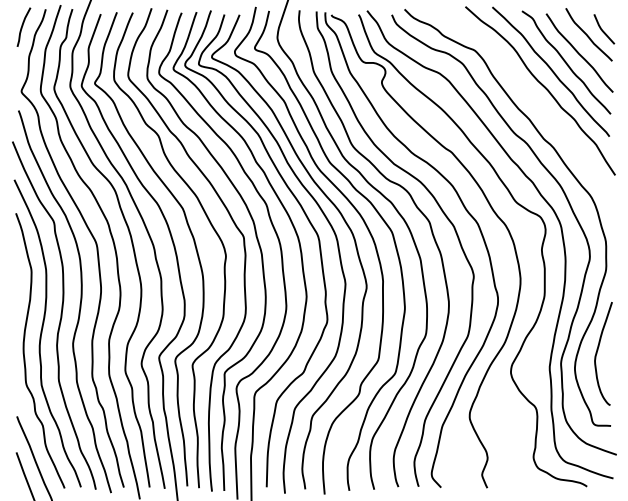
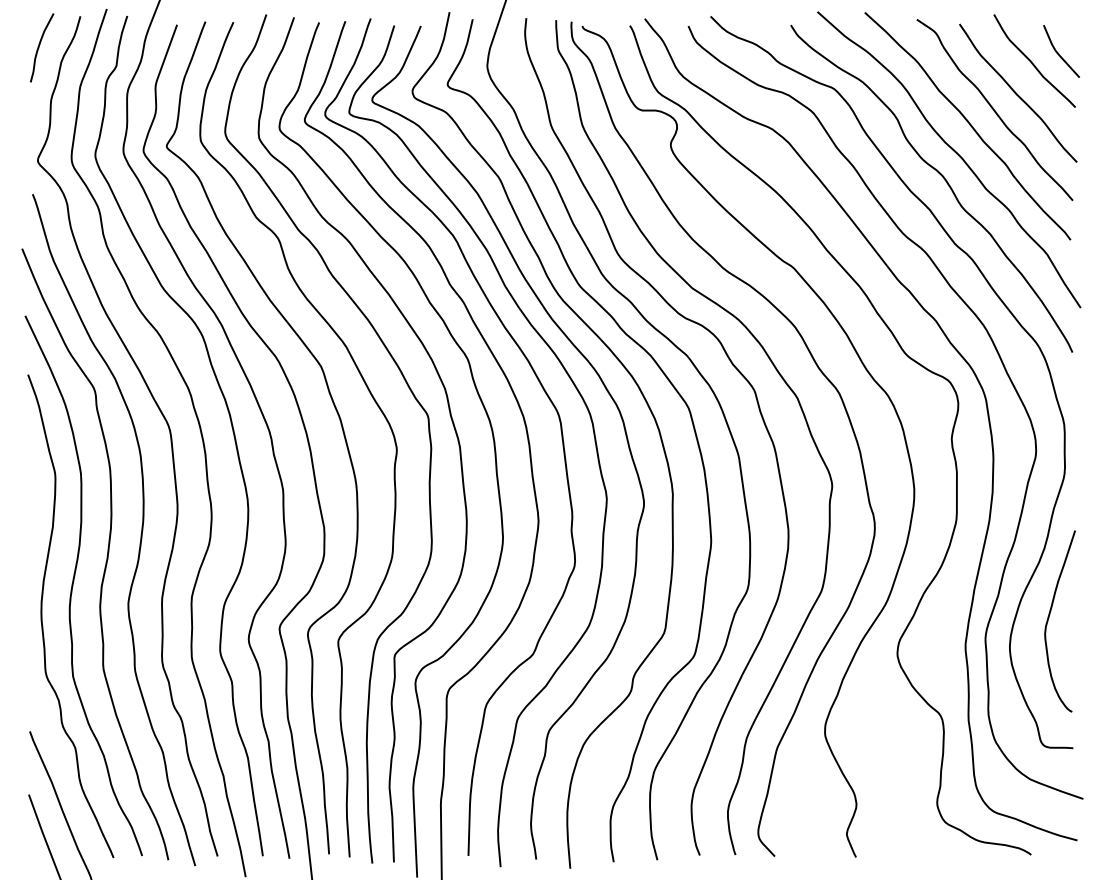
curve: (537, 103) -> (944, 181), added

